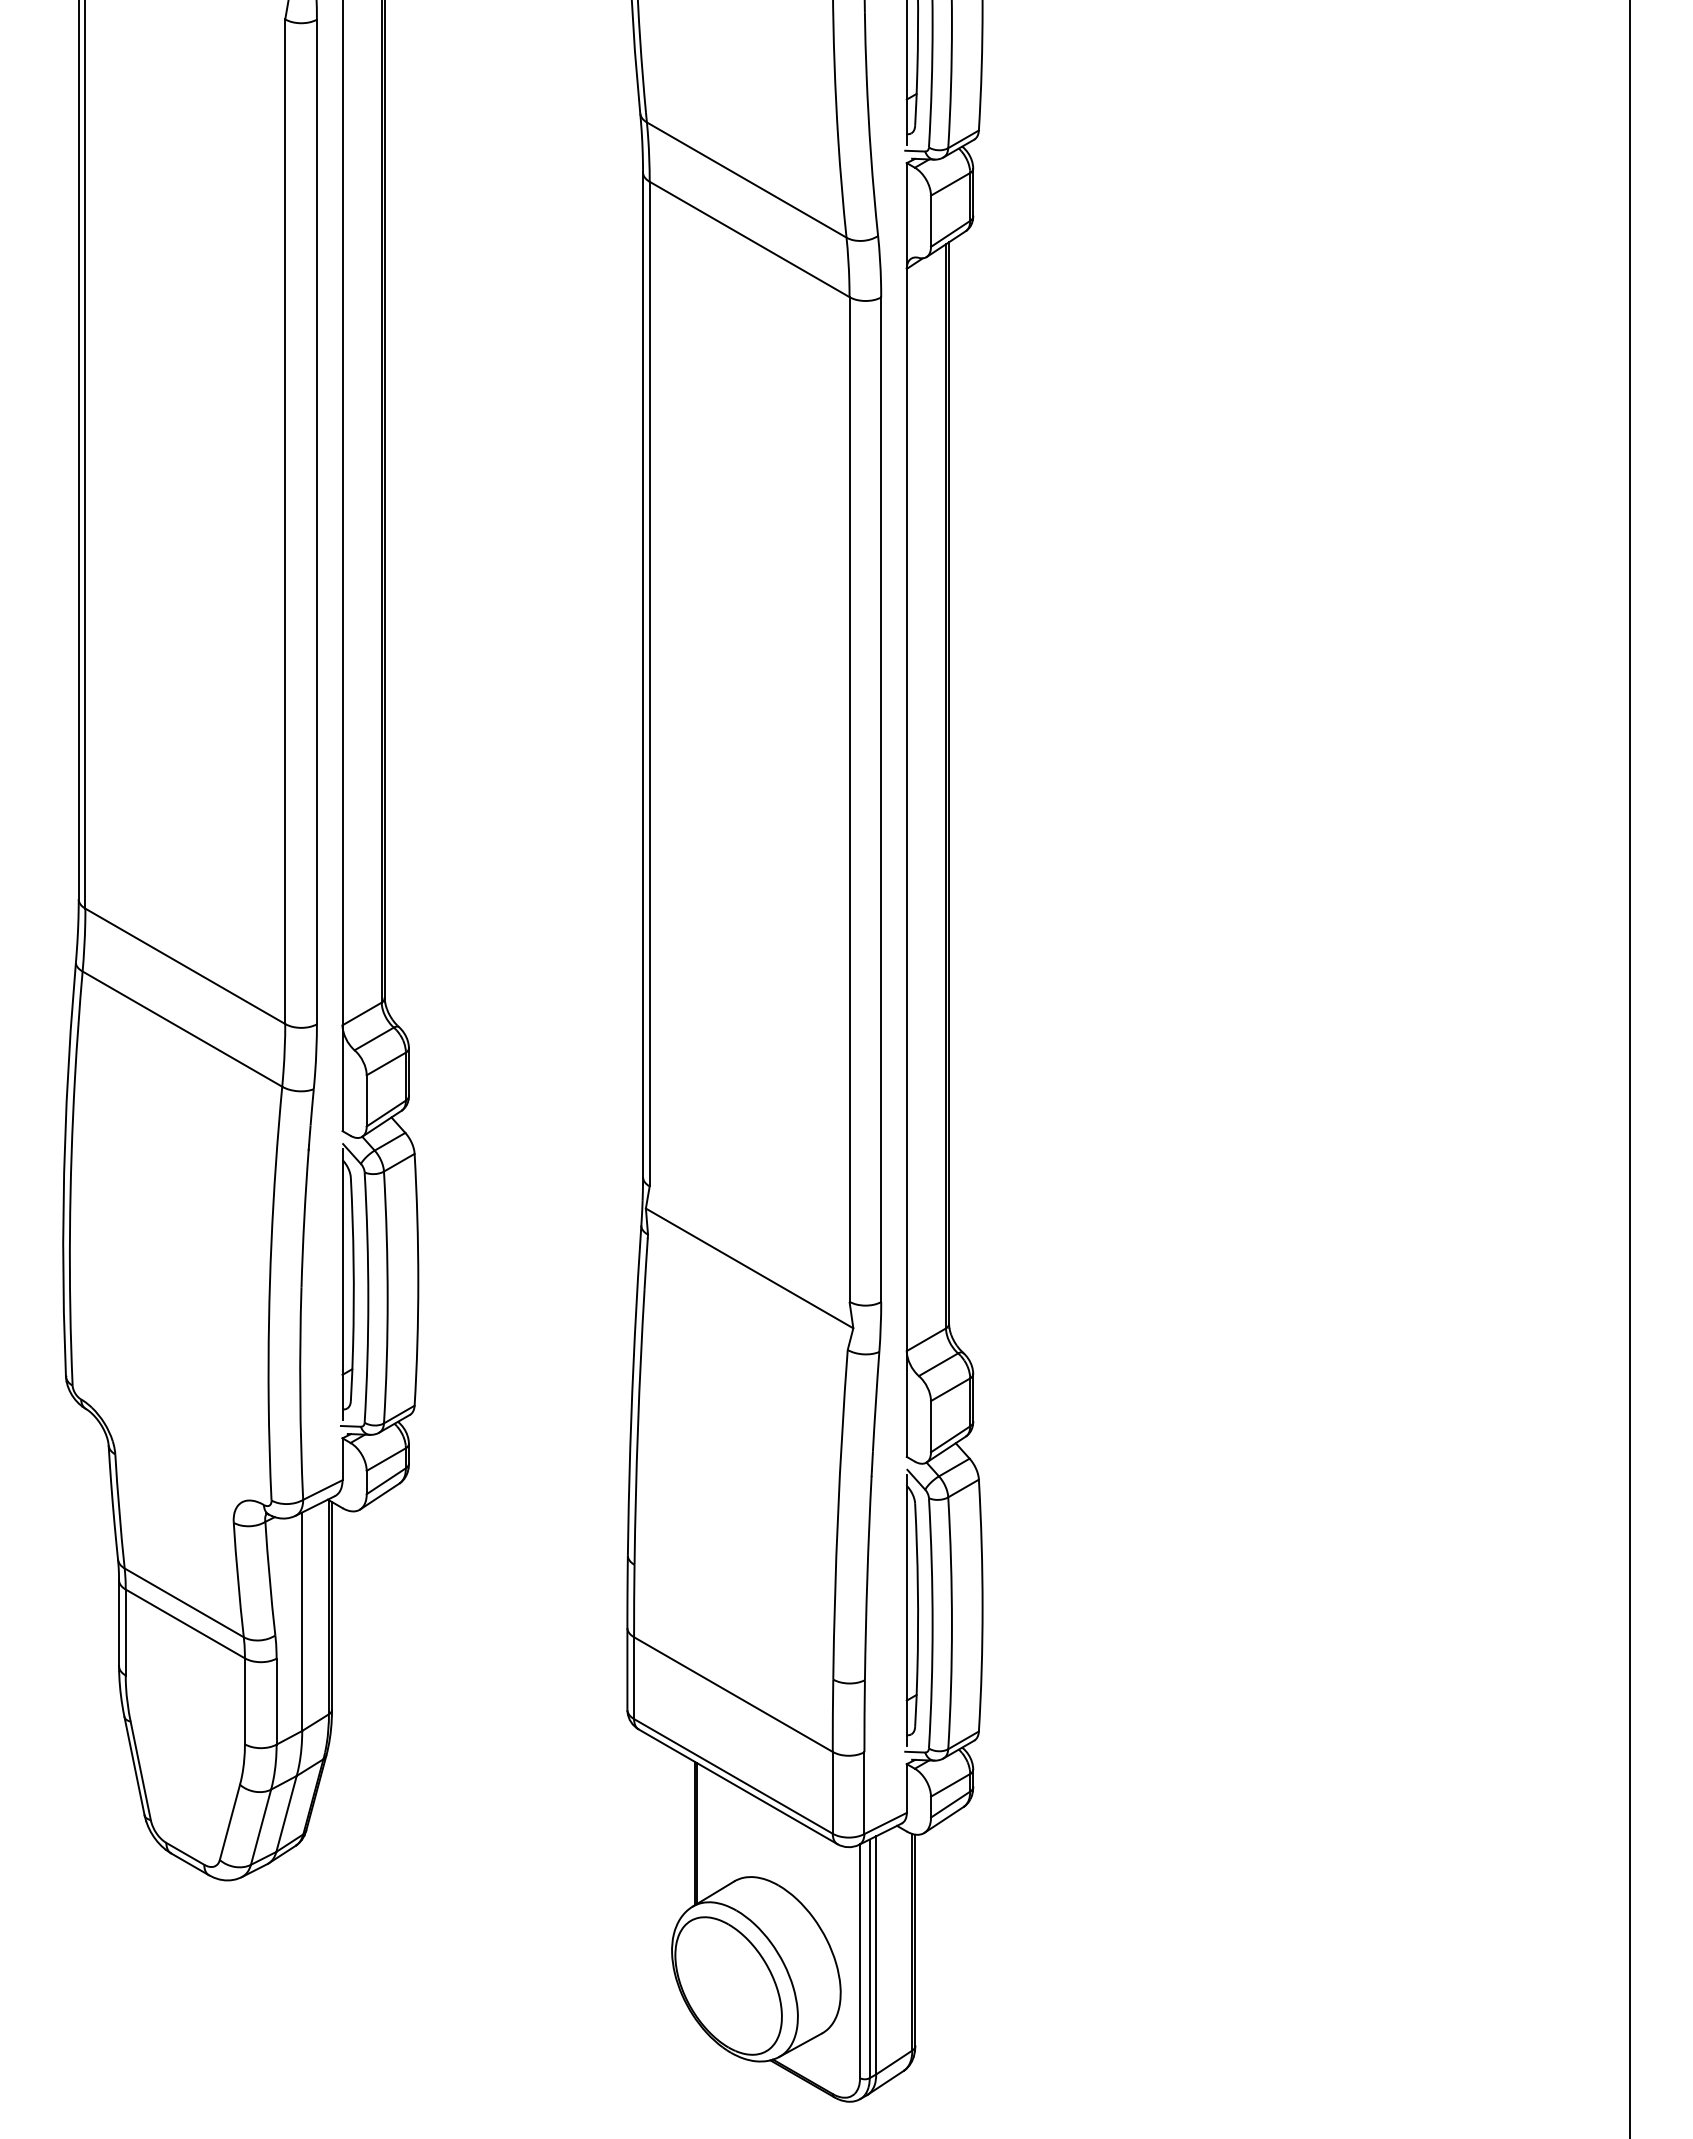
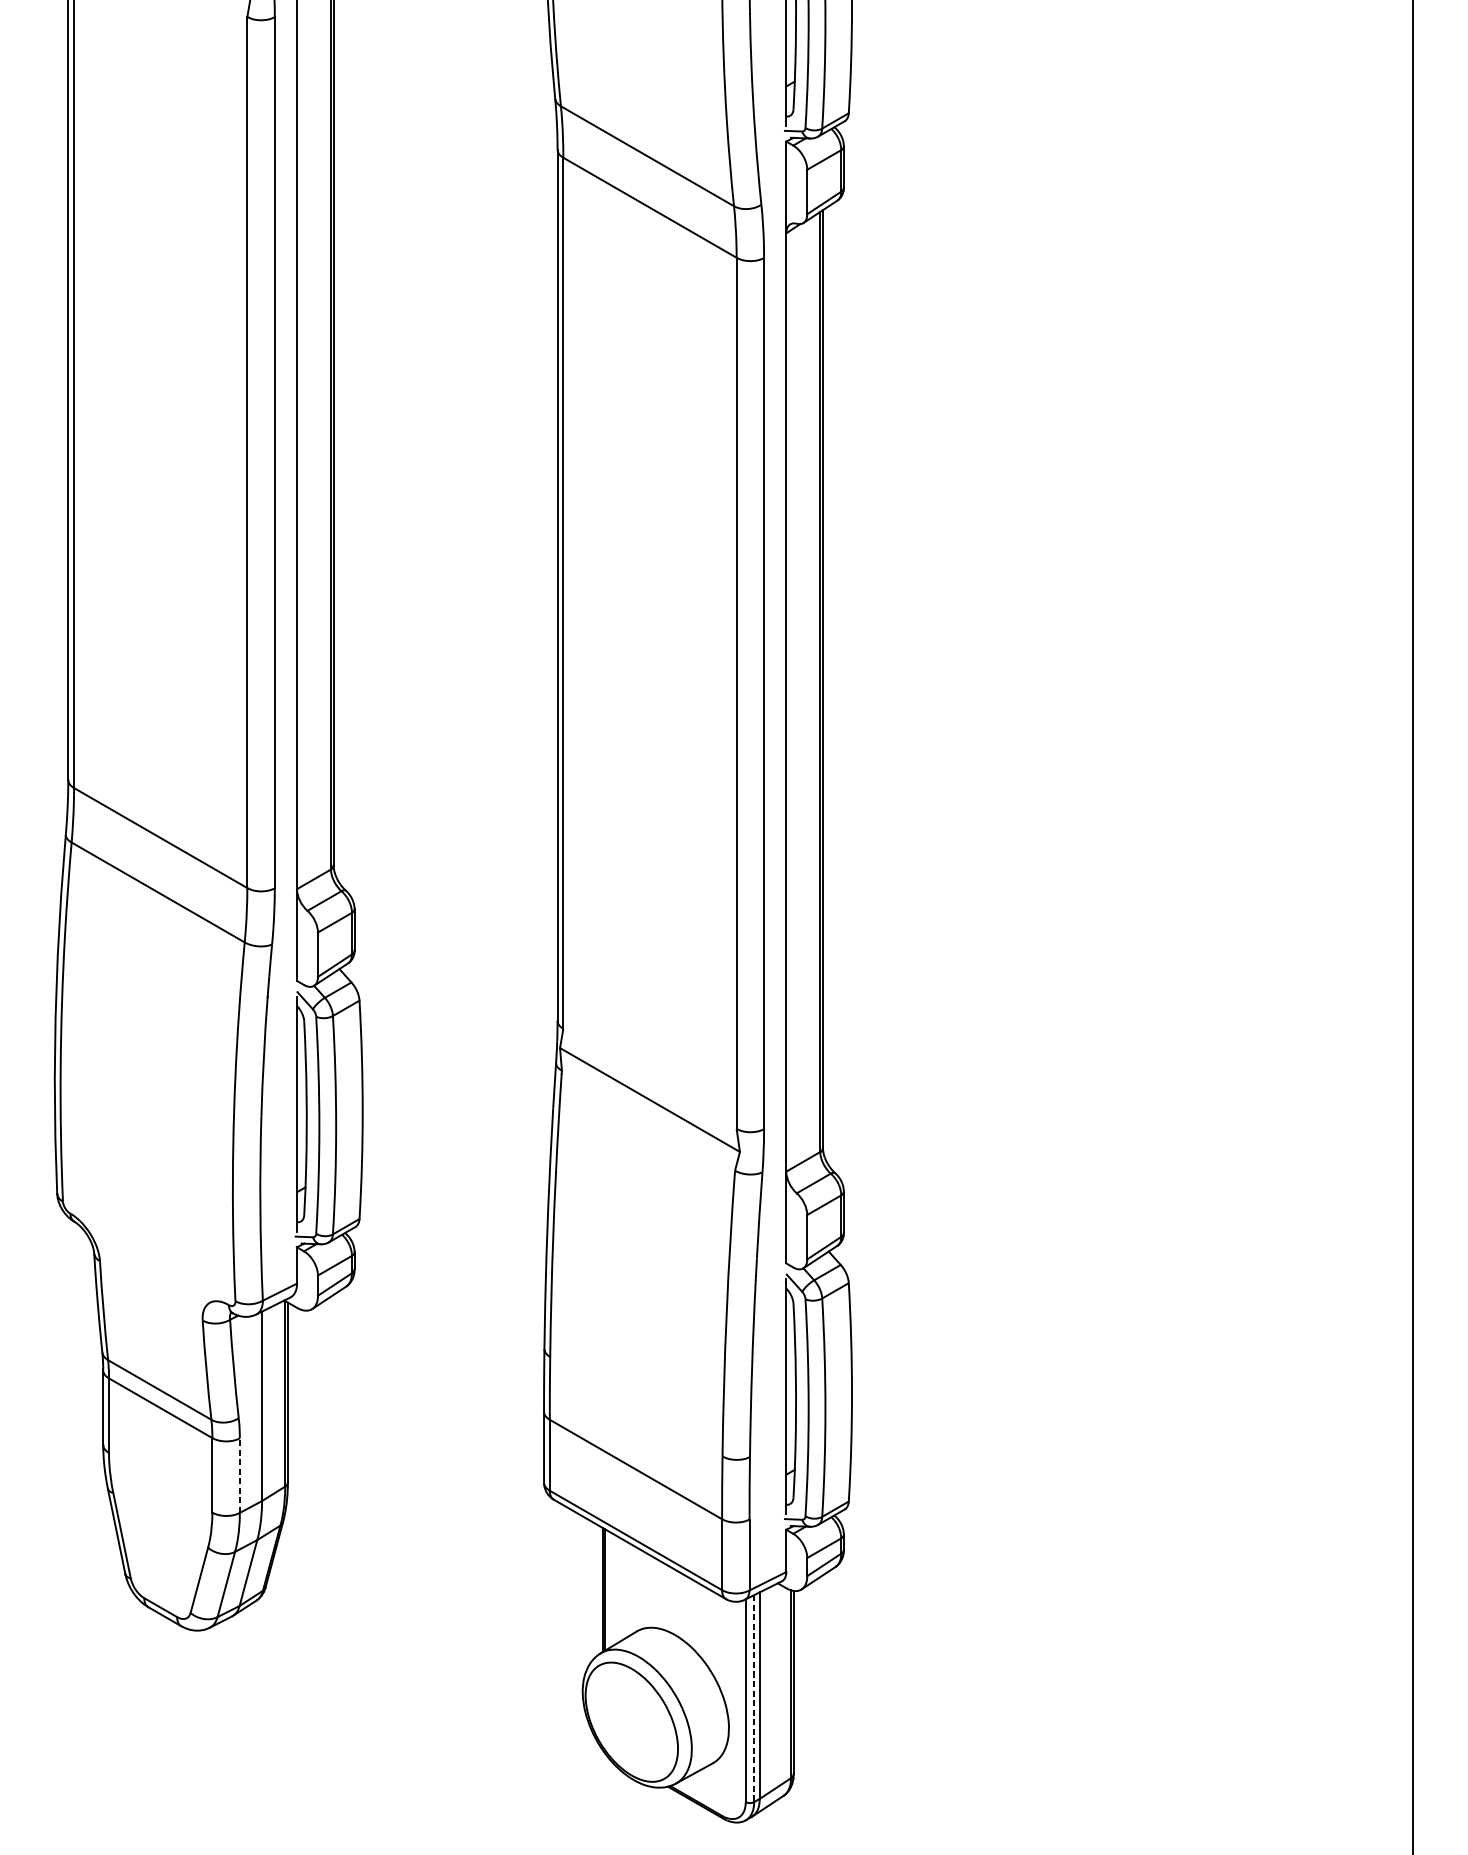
line: (276, 1701) -> (239, 1475), solid -> dashed
line: (869, 1959) -> (753, 1699), solid -> dashed

